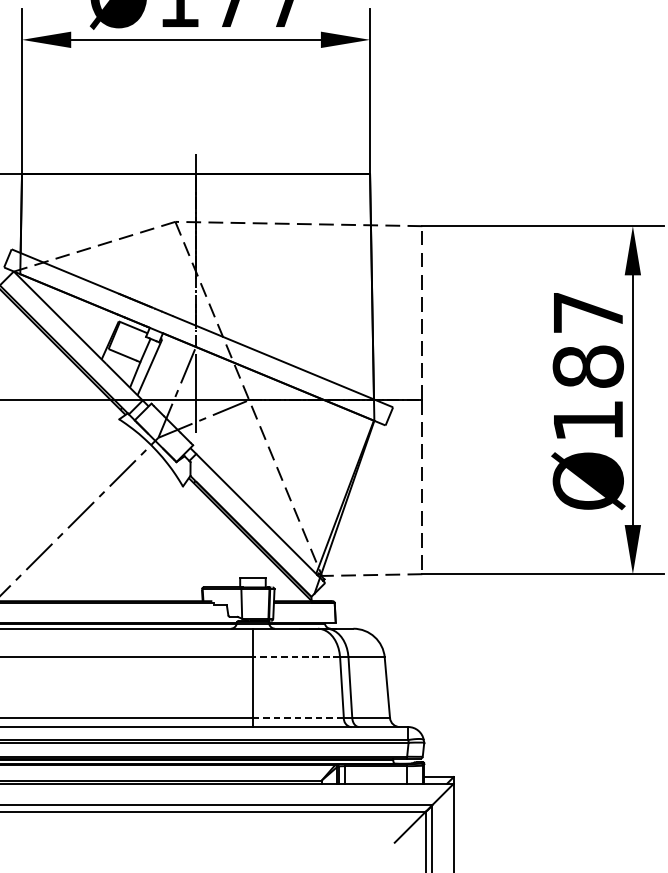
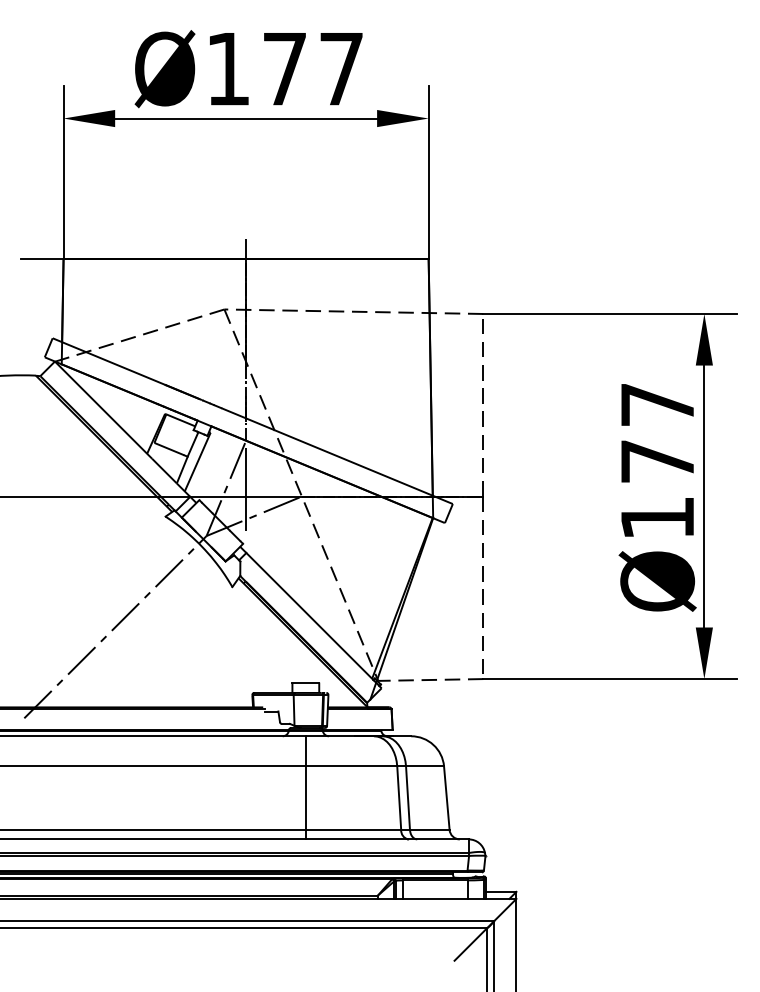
text: (588, 366) -> (657, 461), Ø187 -> Ø177
line: (296, 657) -> (351, 766), dashed -> solid
line: (298, 717) -> (353, 829), dashed -> solid

